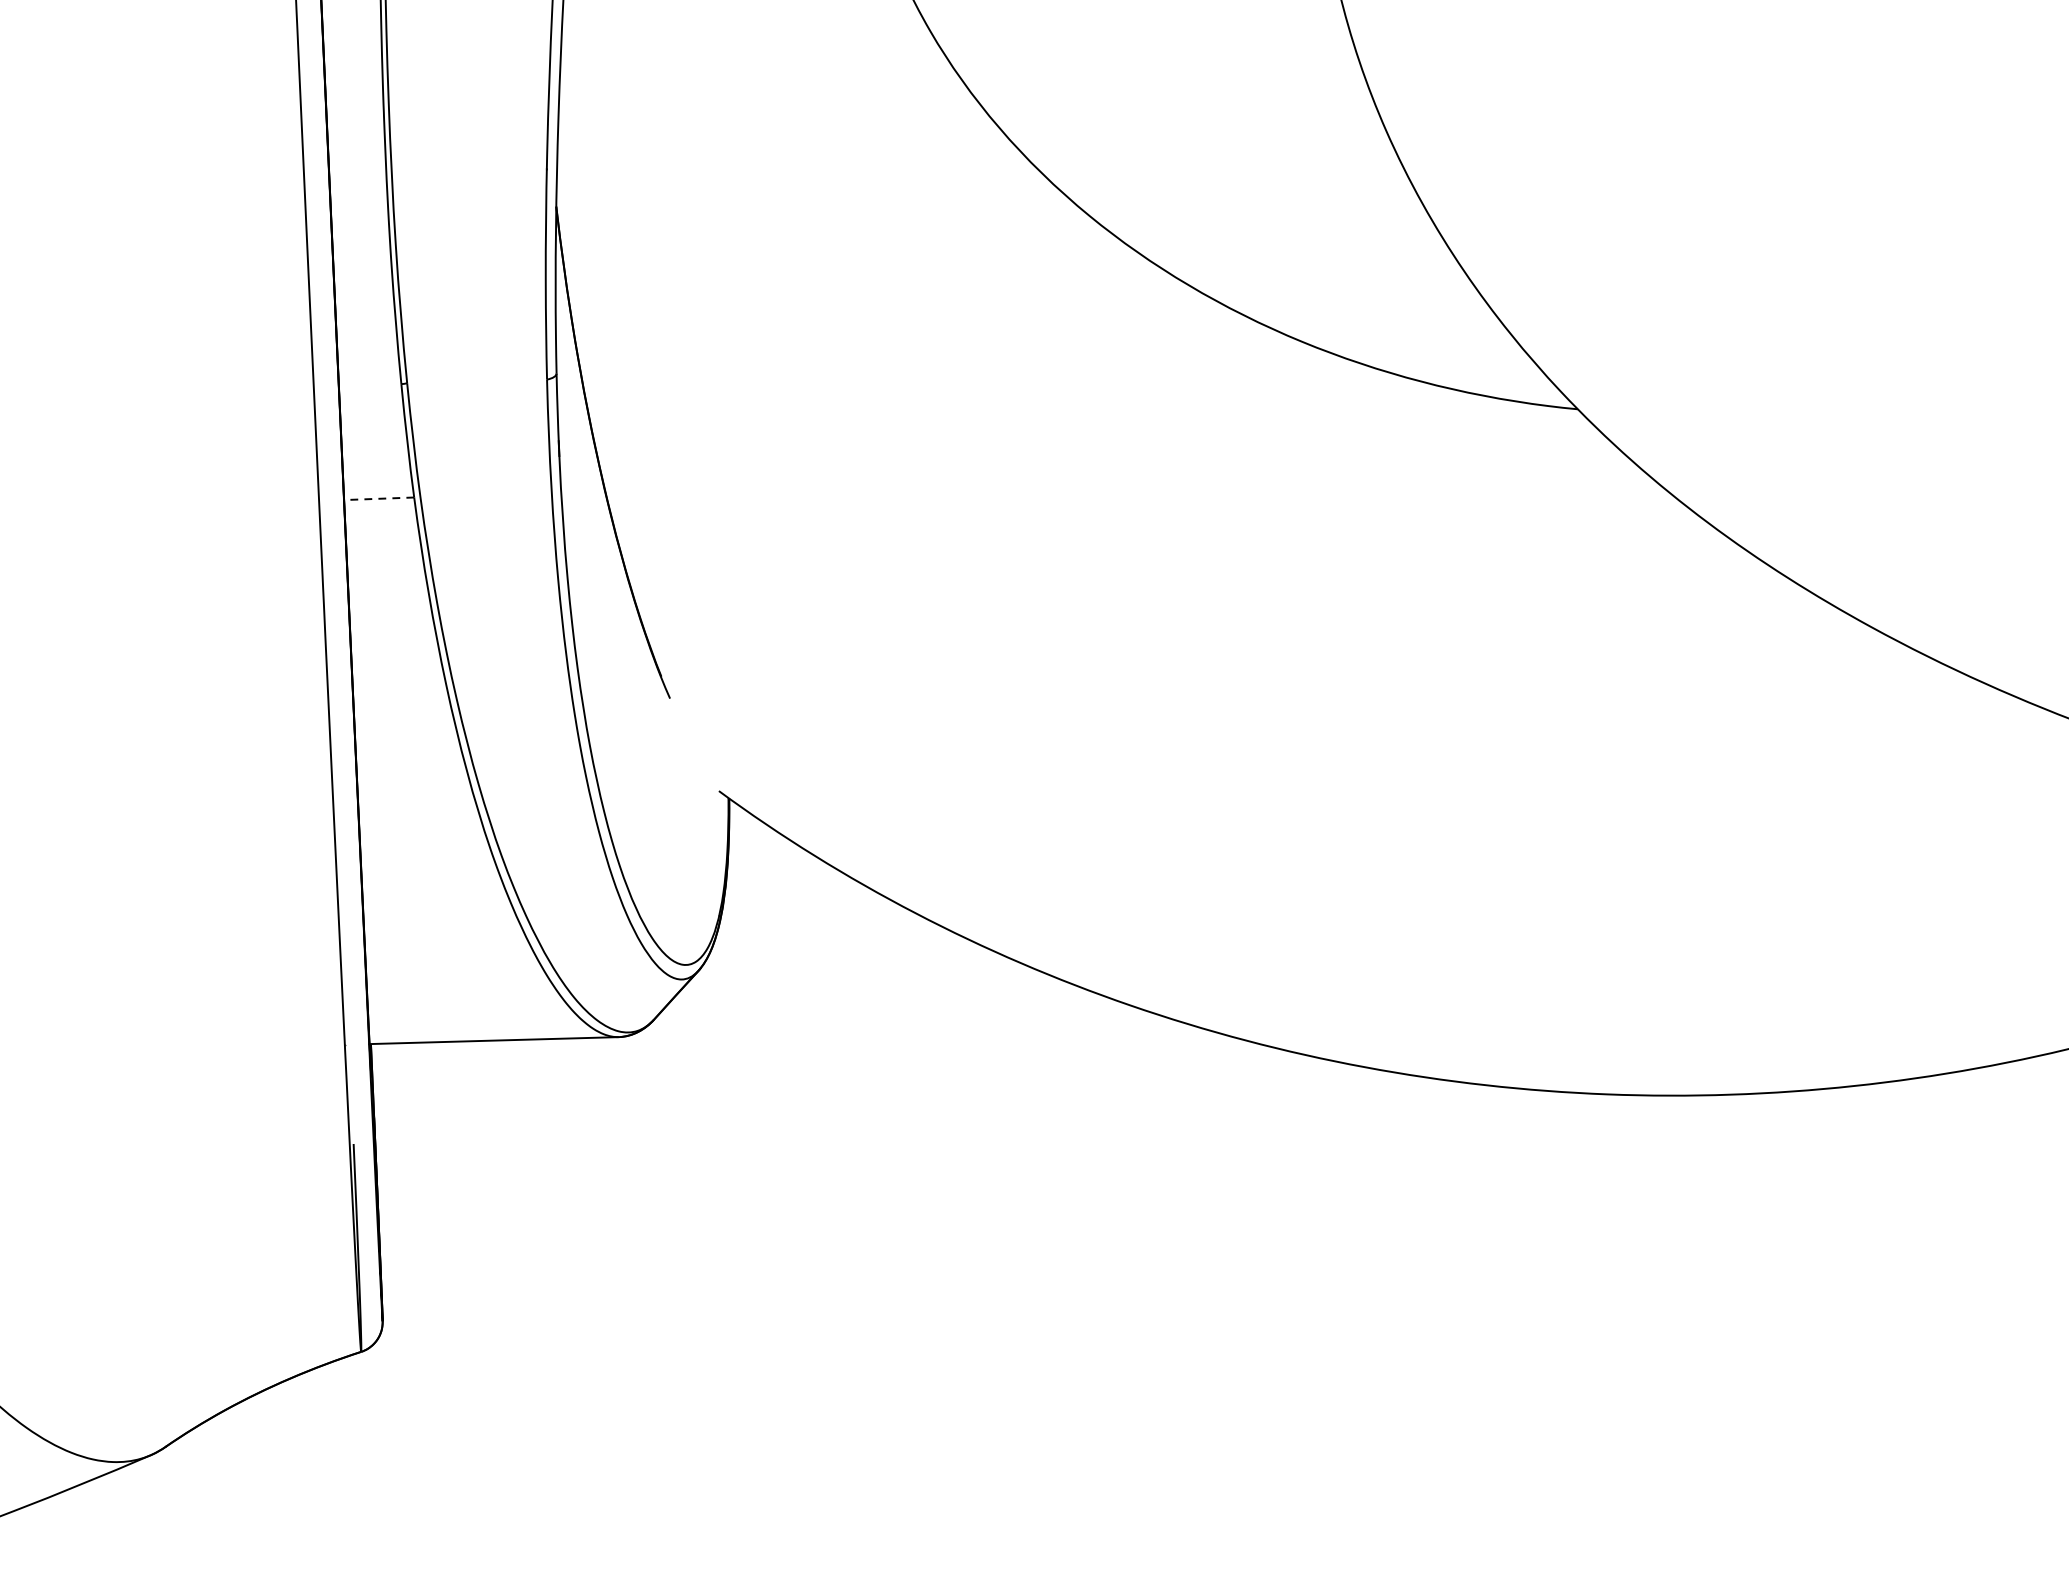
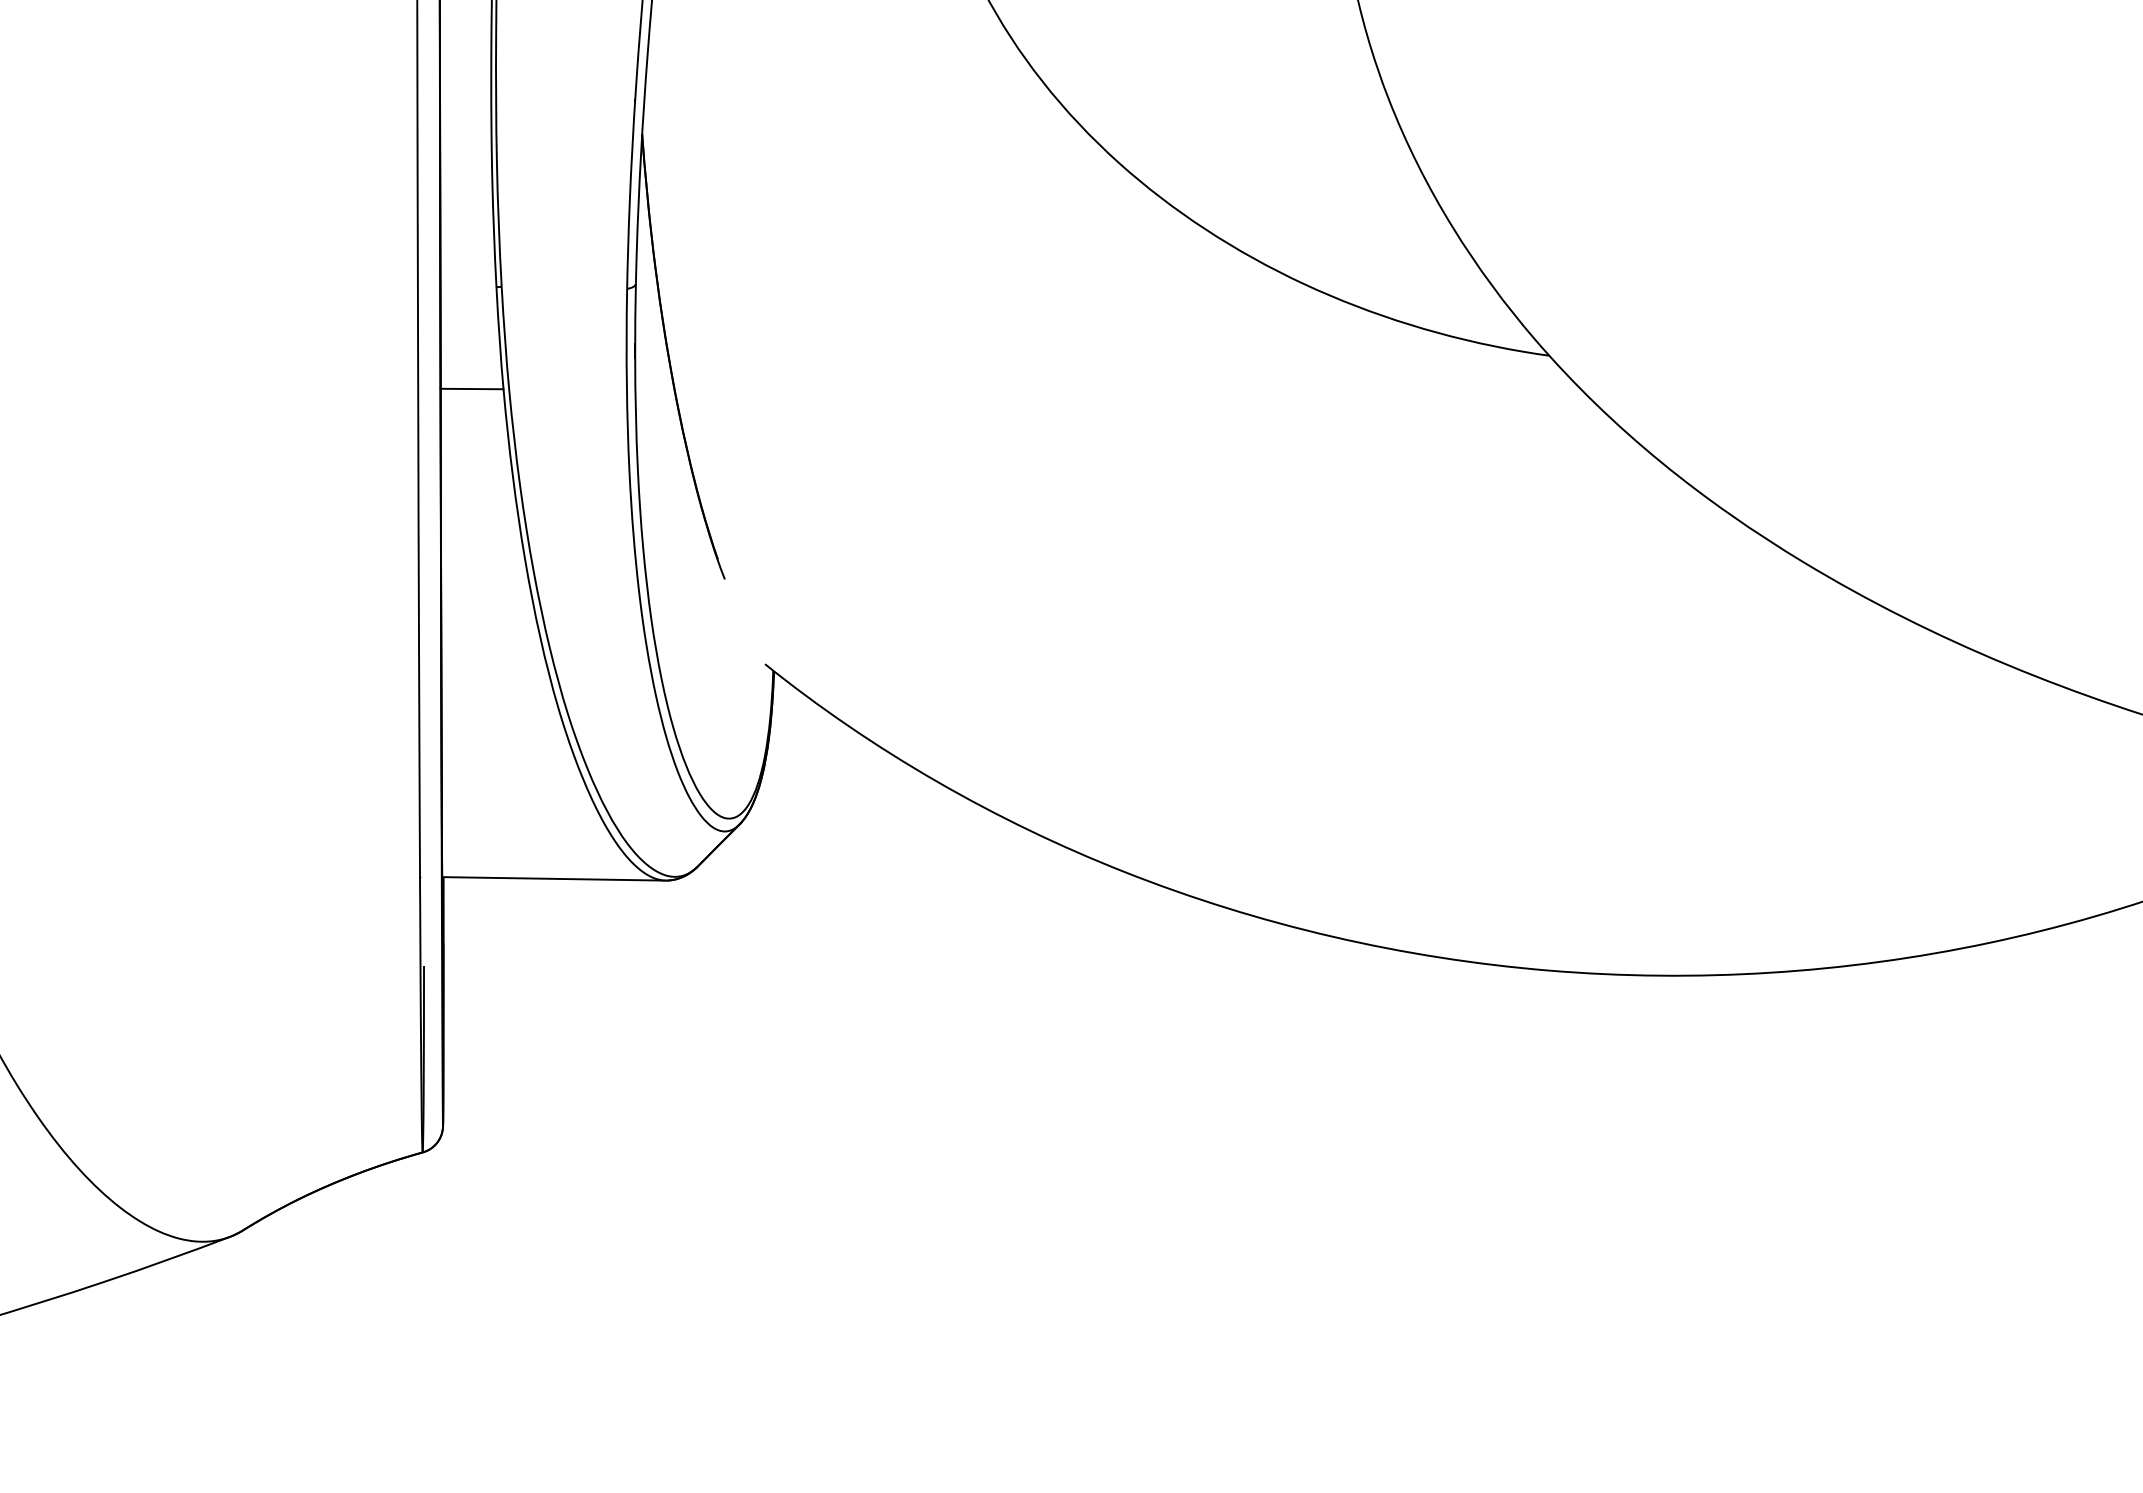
line: (378, 499) -> (471, 389), dashed -> solid

